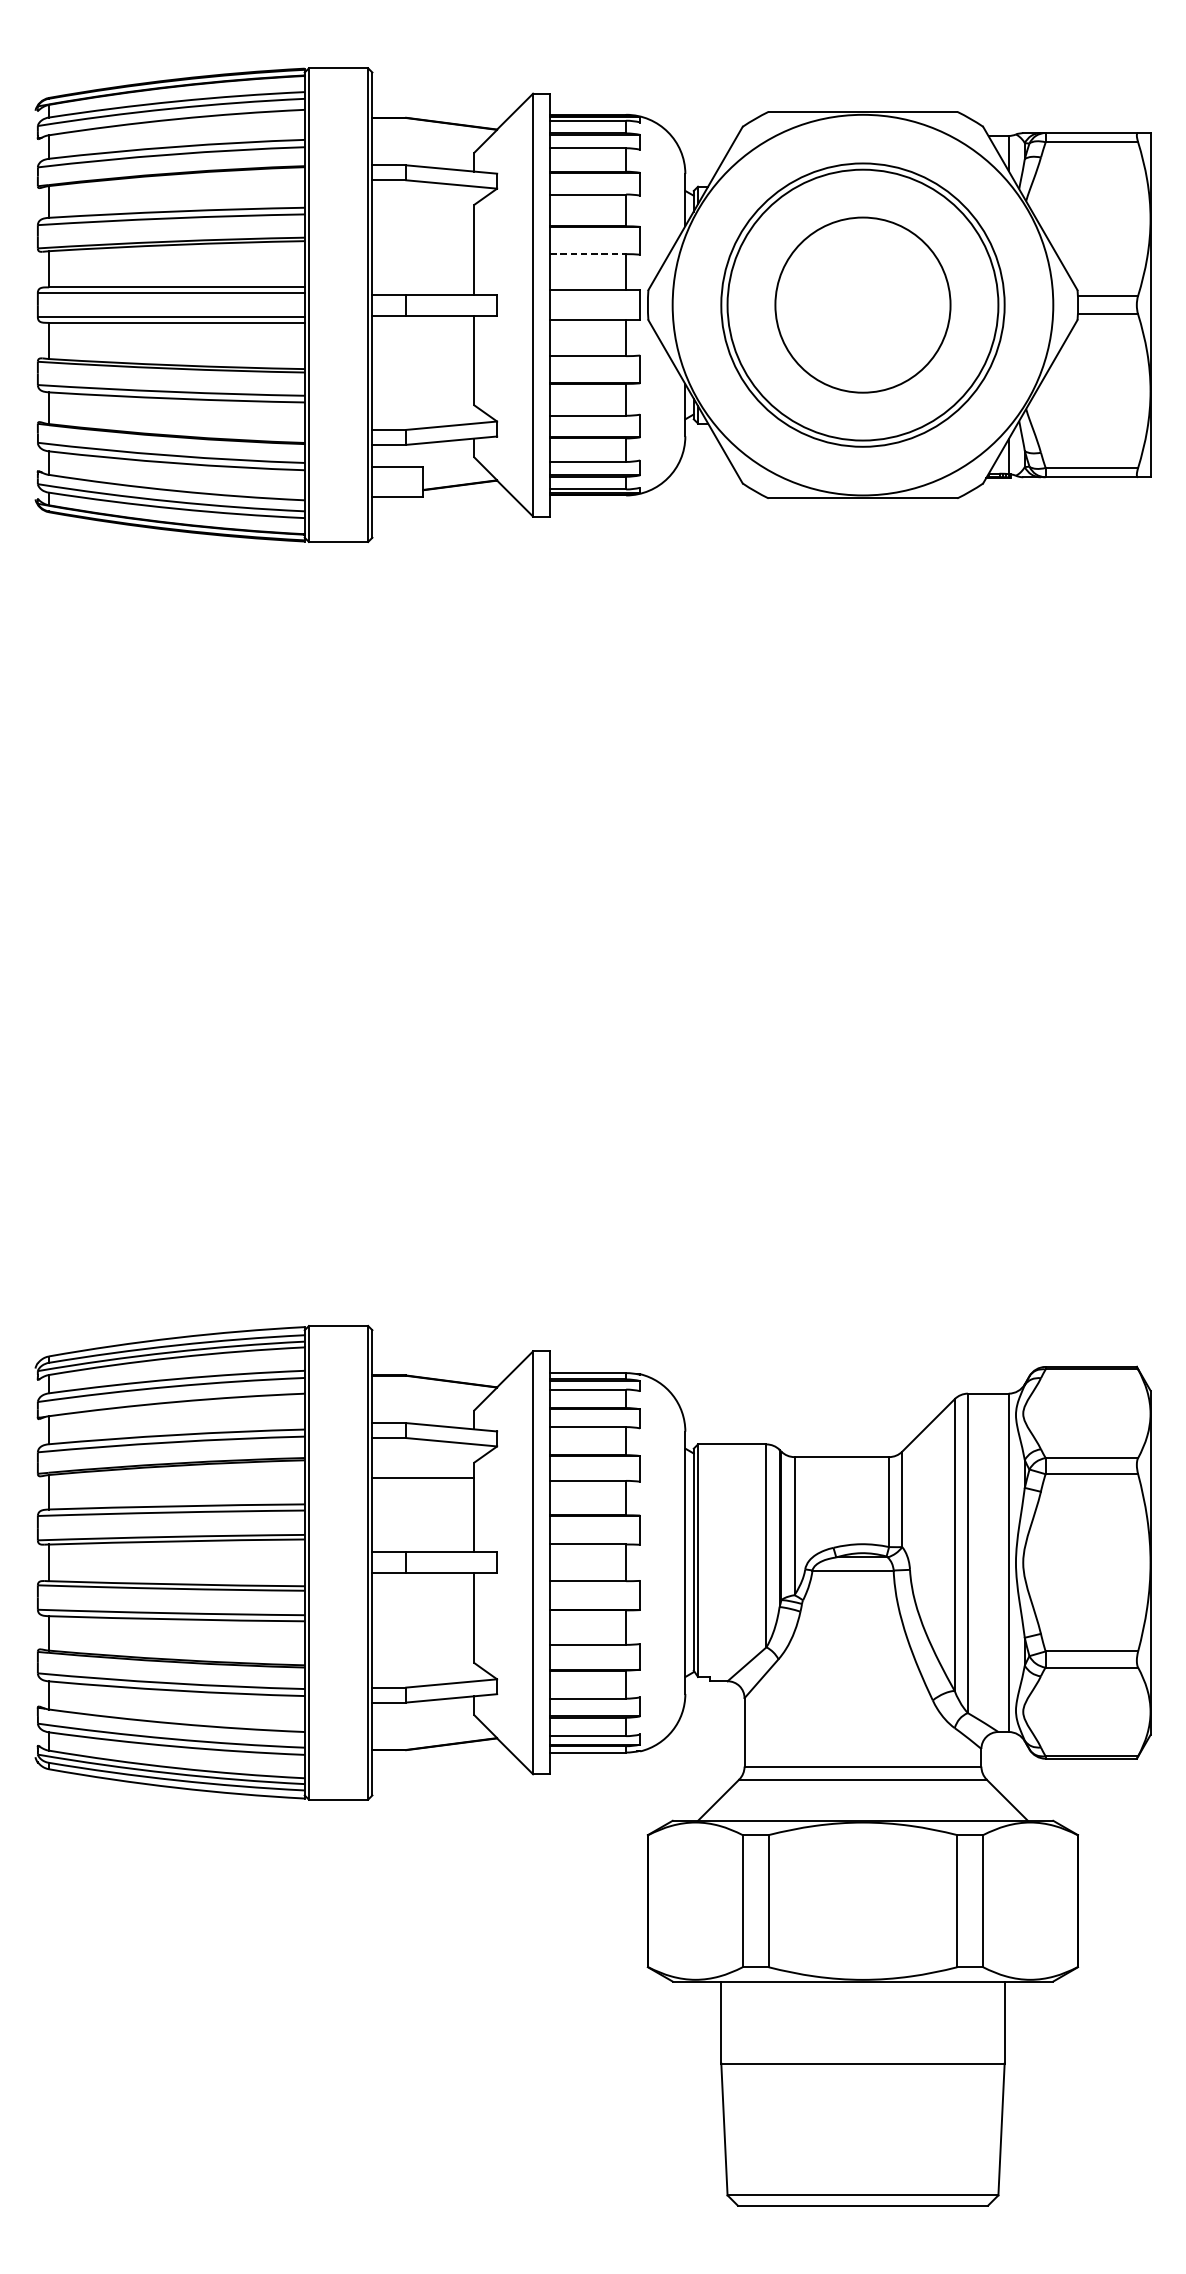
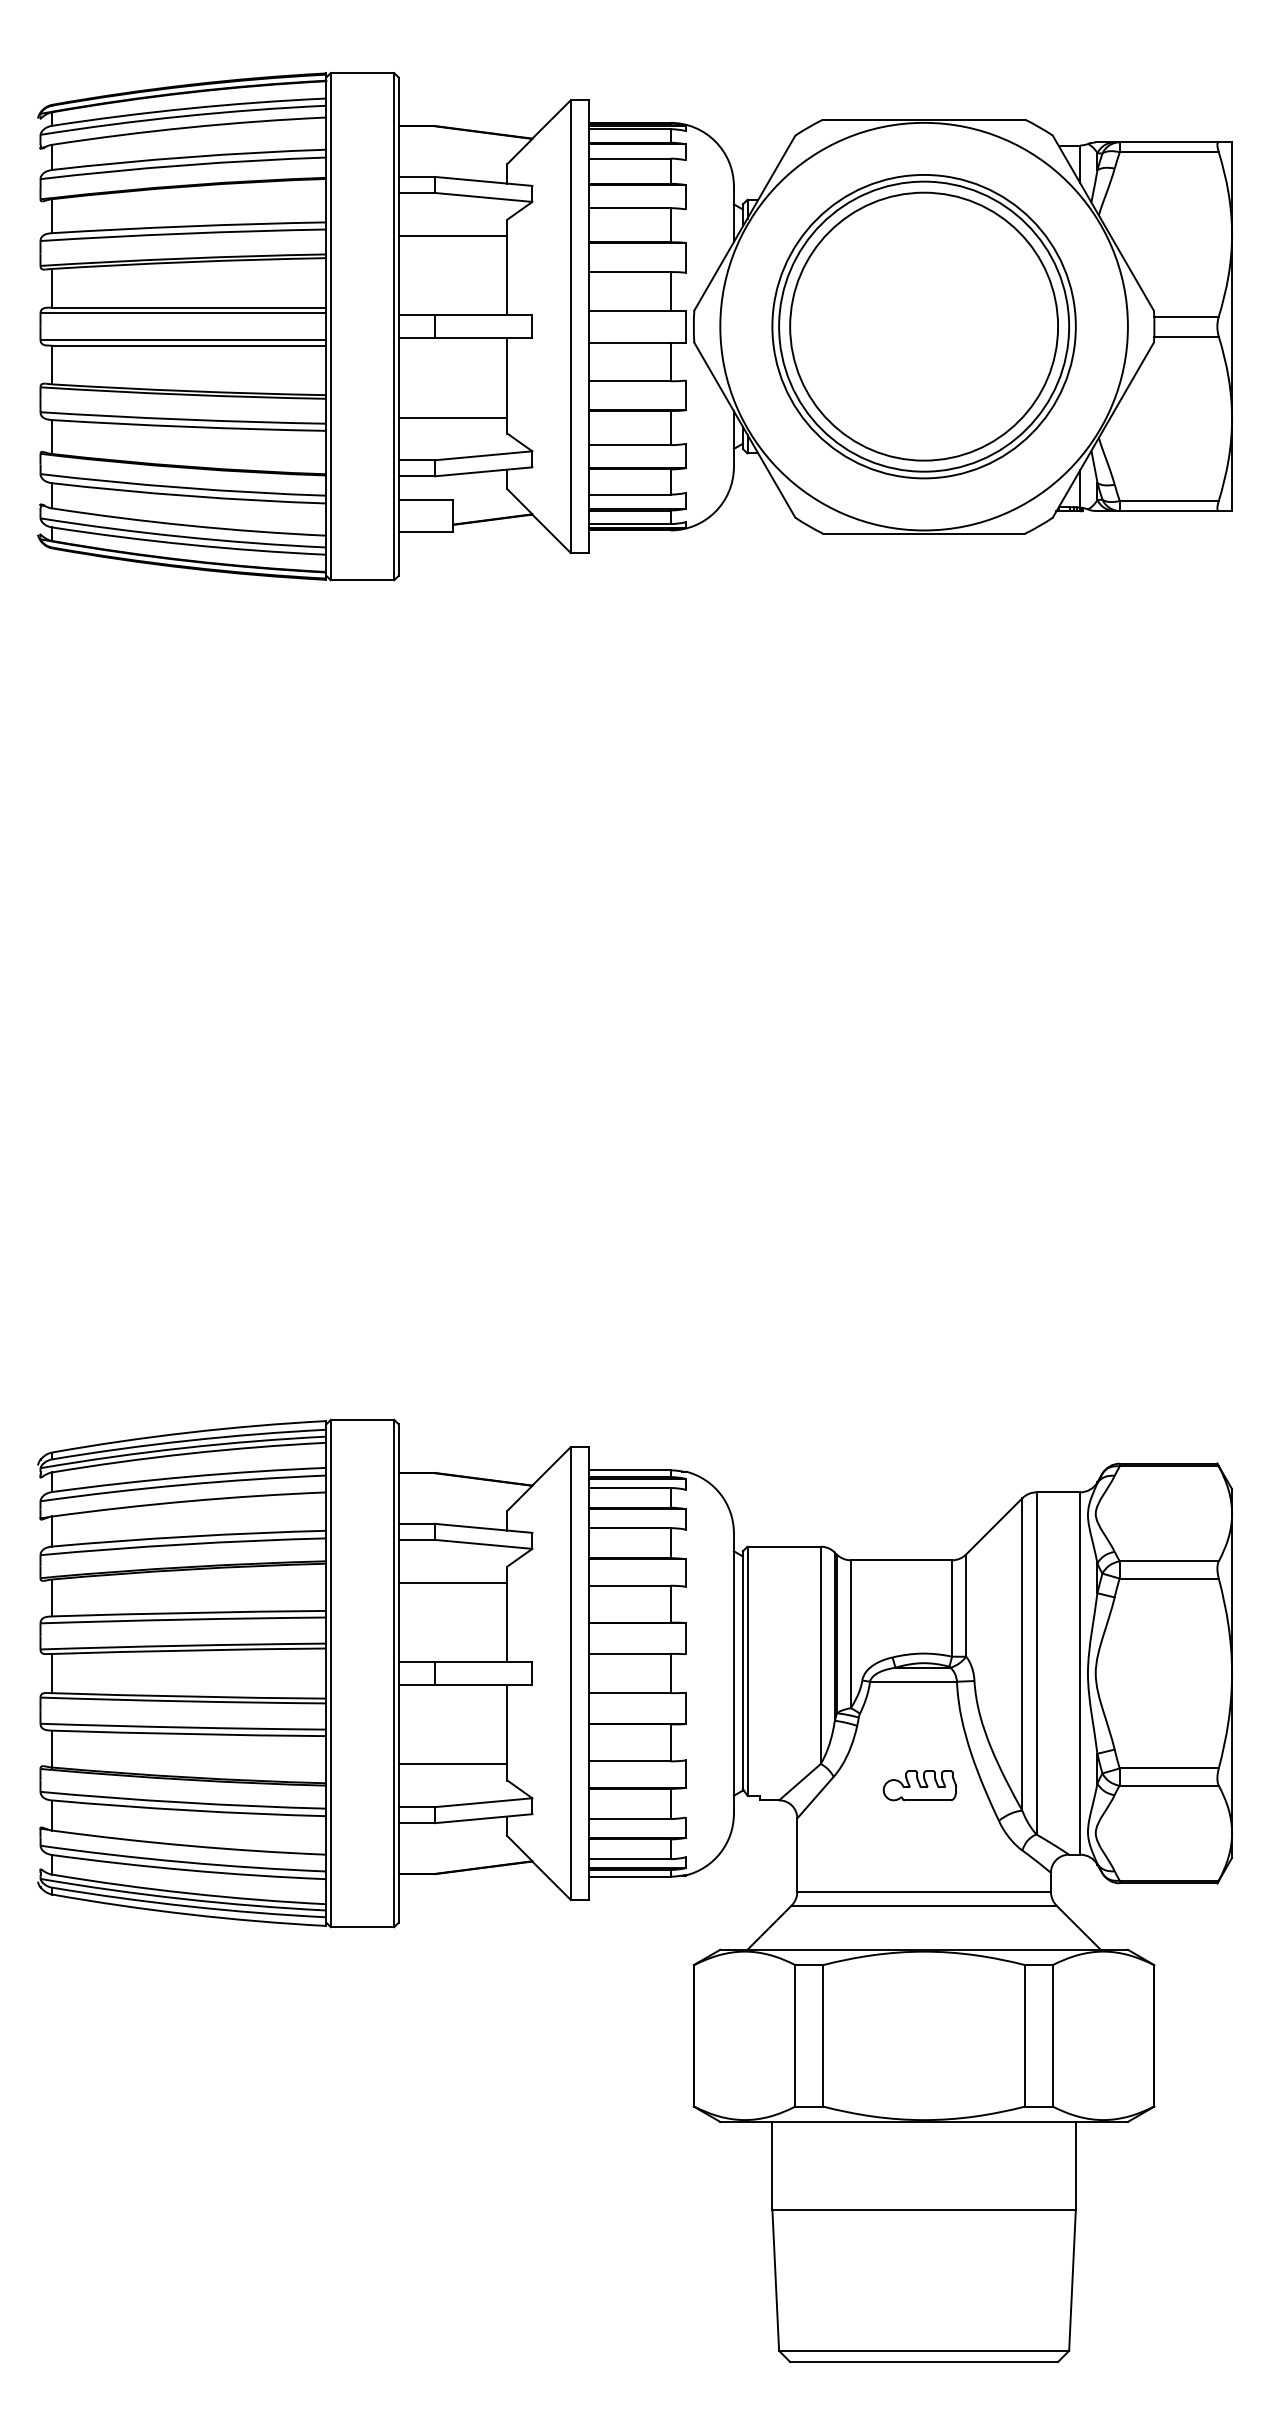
line: (422, 220) -> (452, 235), added
line: (587, 254) -> (629, 272), dashed -> solid
circle: (863, 304) -> (924, 326), size x1.43
line: (422, 389) -> (452, 417), added
line: (422, 1647) -> (452, 1764), added
part: (858, 1667) -> (919, 1785), added

